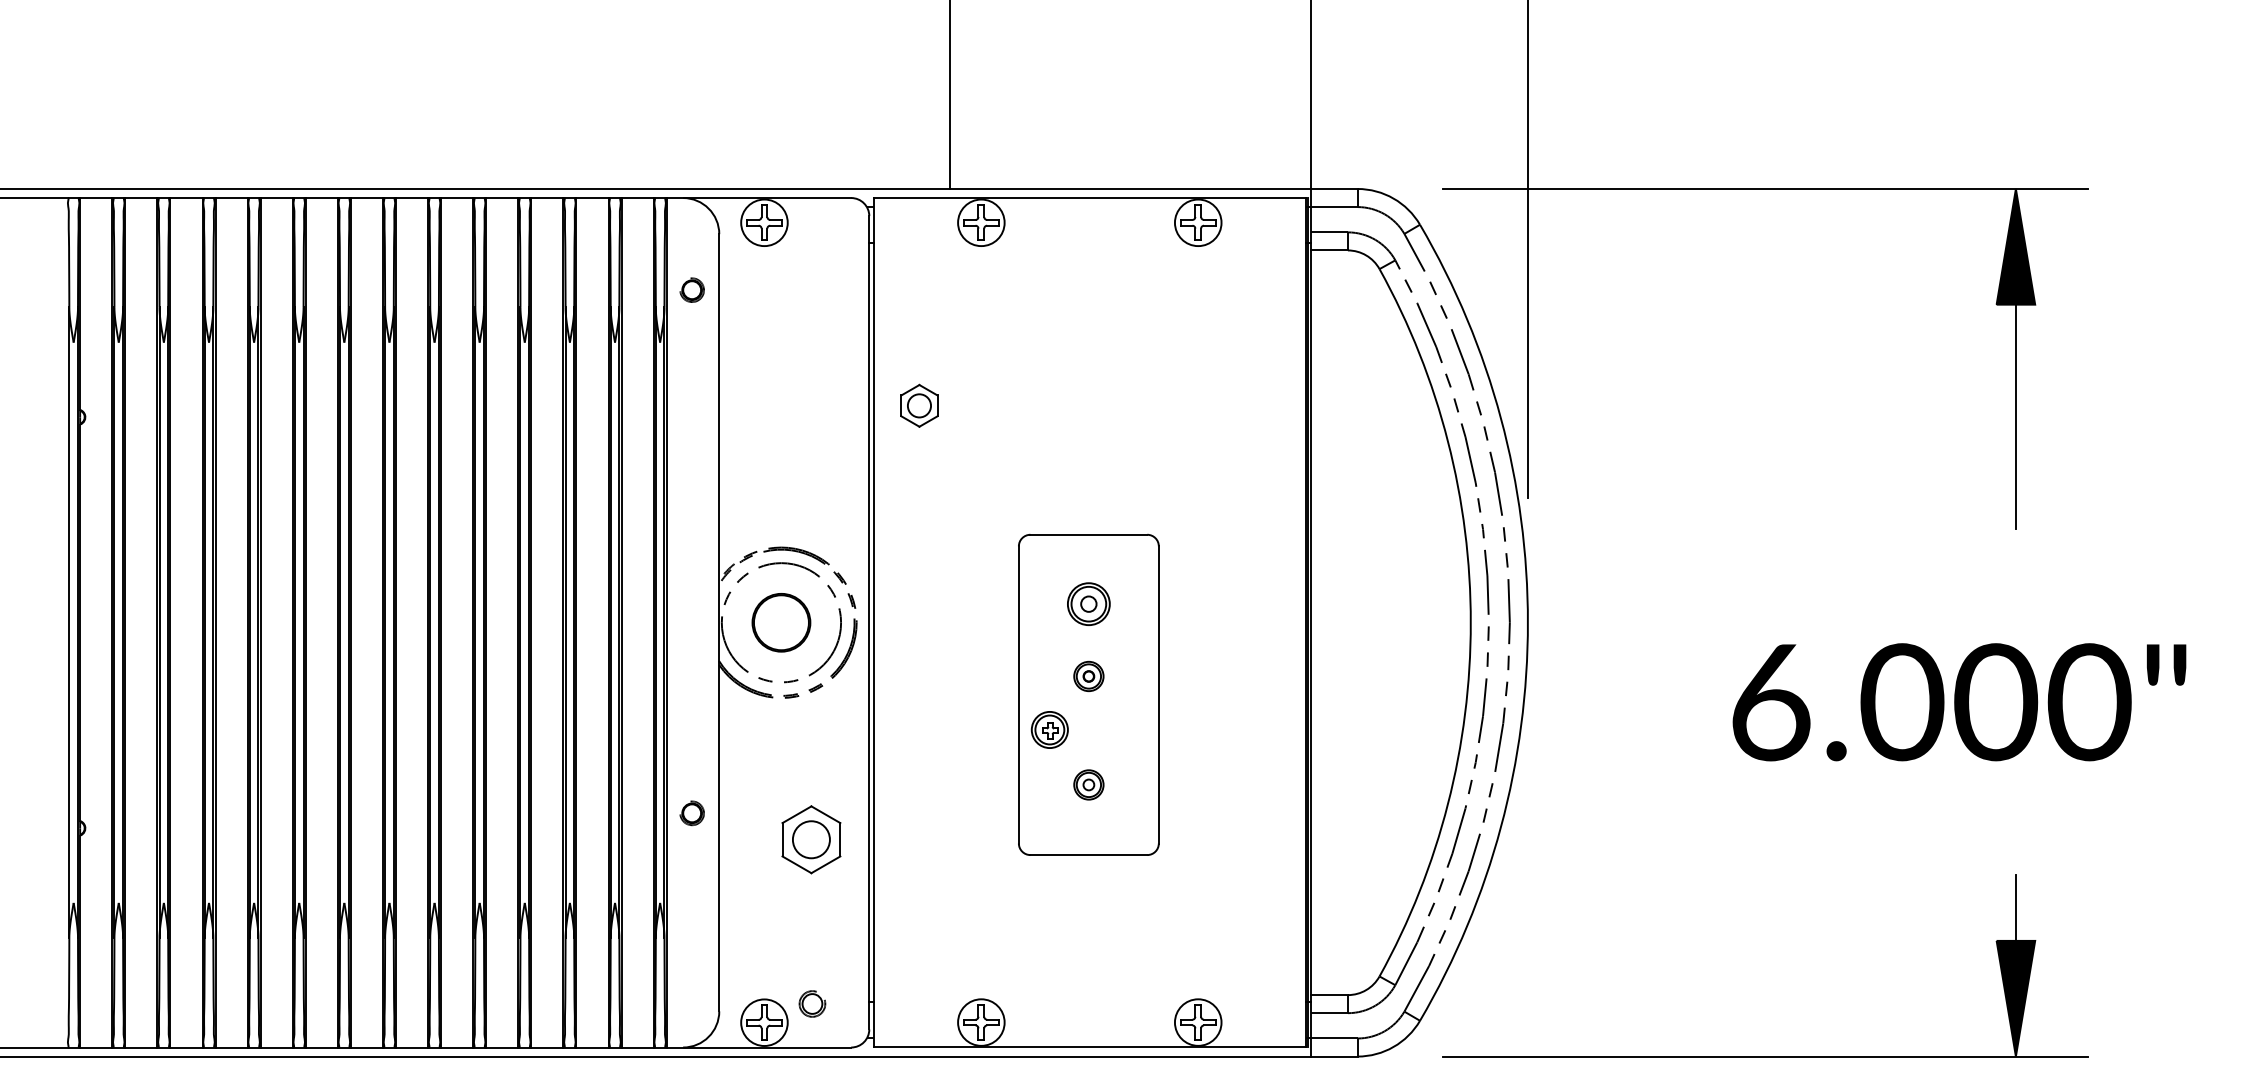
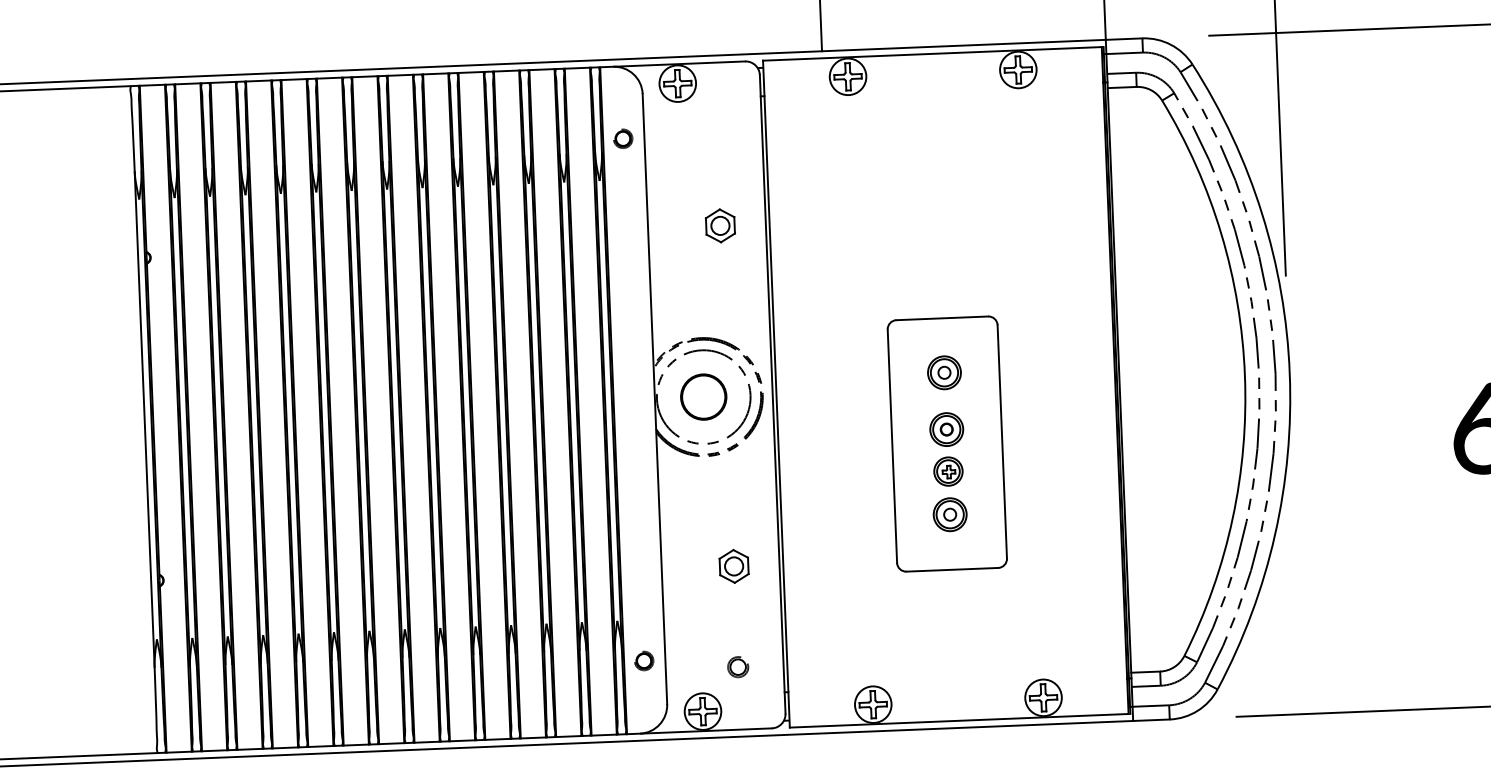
part: (919, 405) -> (720, 225), moved
part: (1088, 676) -> (946, 429), size x1.43
part: (1049, 729) -> (948, 471), moved
part: (1088, 784) -> (949, 514), size x1.43
part: (691, 813) -> (643, 661), moved
part: (811, 839) -> (734, 566), size x0.62
part: (812, 1003) -> (738, 666), moved

